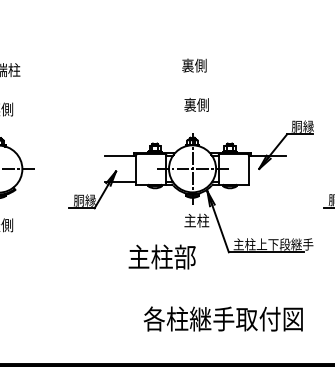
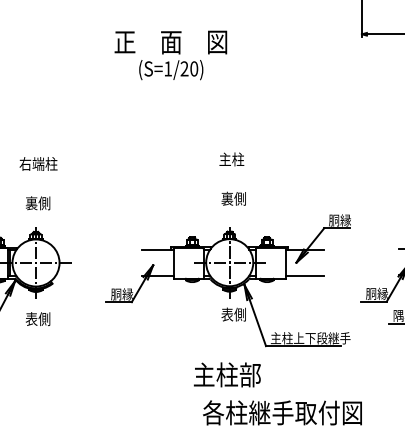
text: (194, 65) -> (231, 159), 裏側 -> 主柱
line: (267, 181) -> (304, 275), added
text: (196, 220) -> (233, 314), 主柱 -> 表側
text: (161, 256) -> (226, 374), moved
text: (223, 318) -> (282, 412), moved

